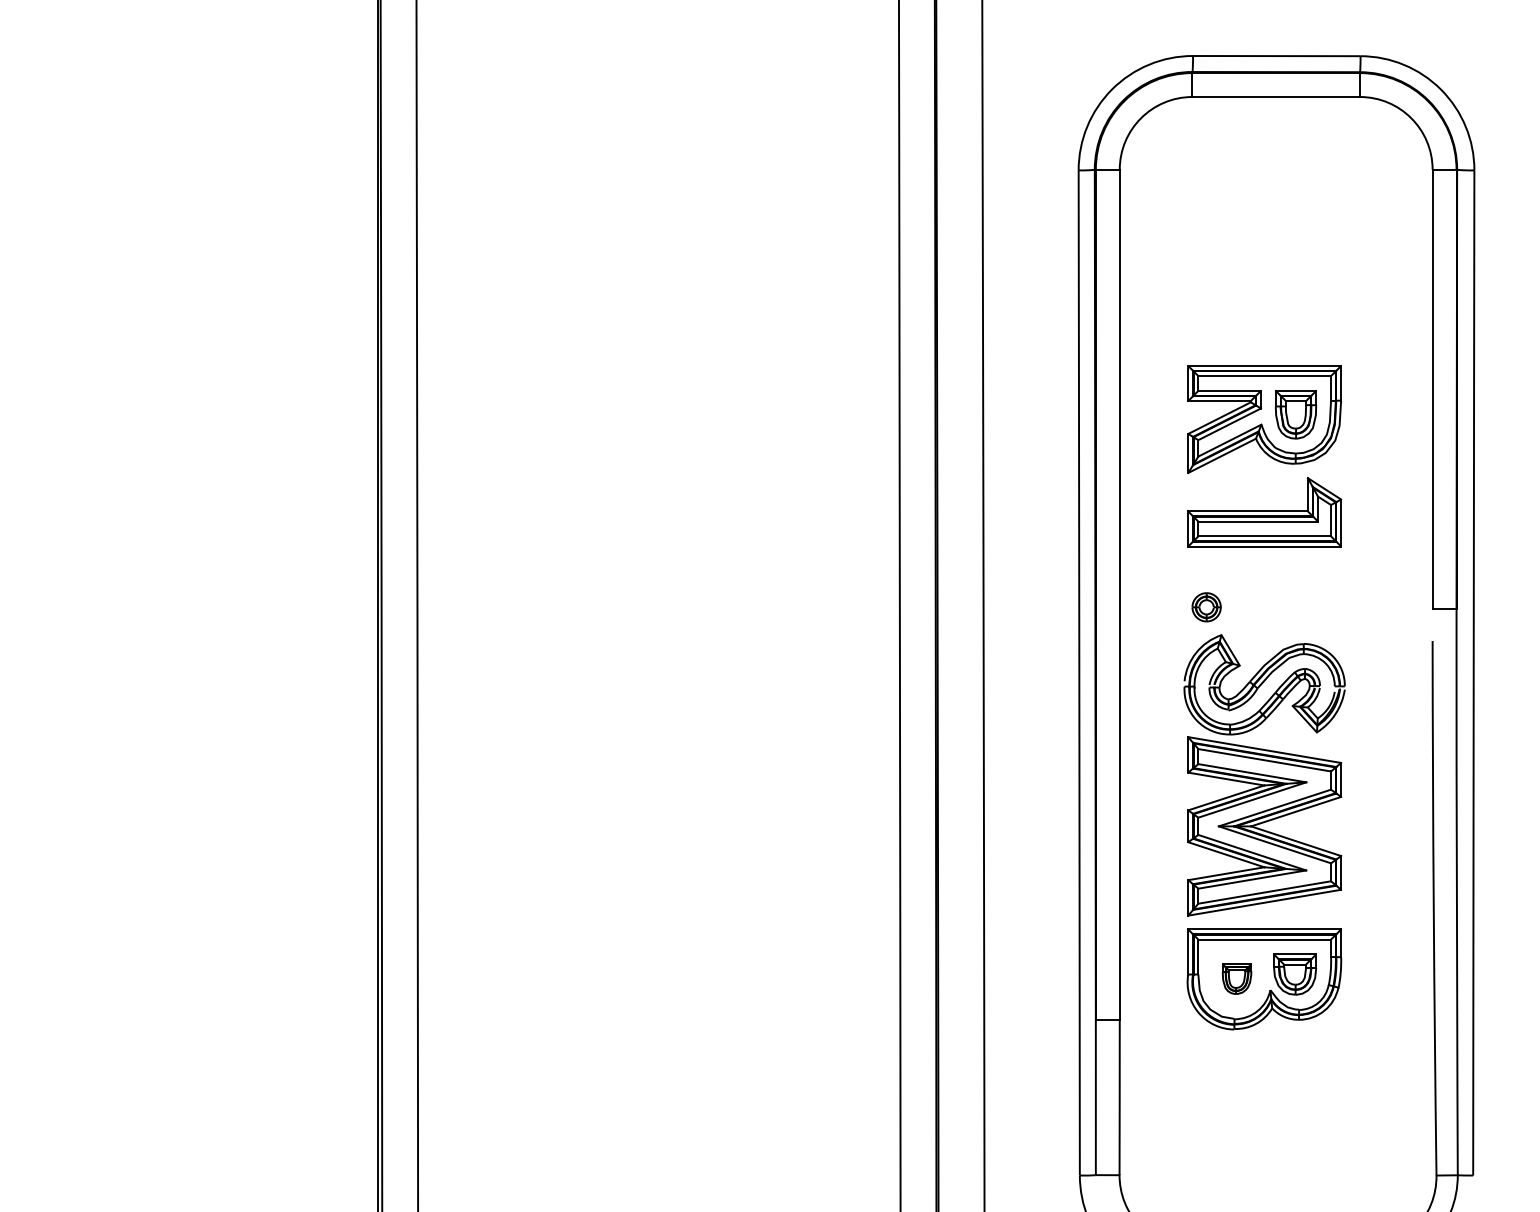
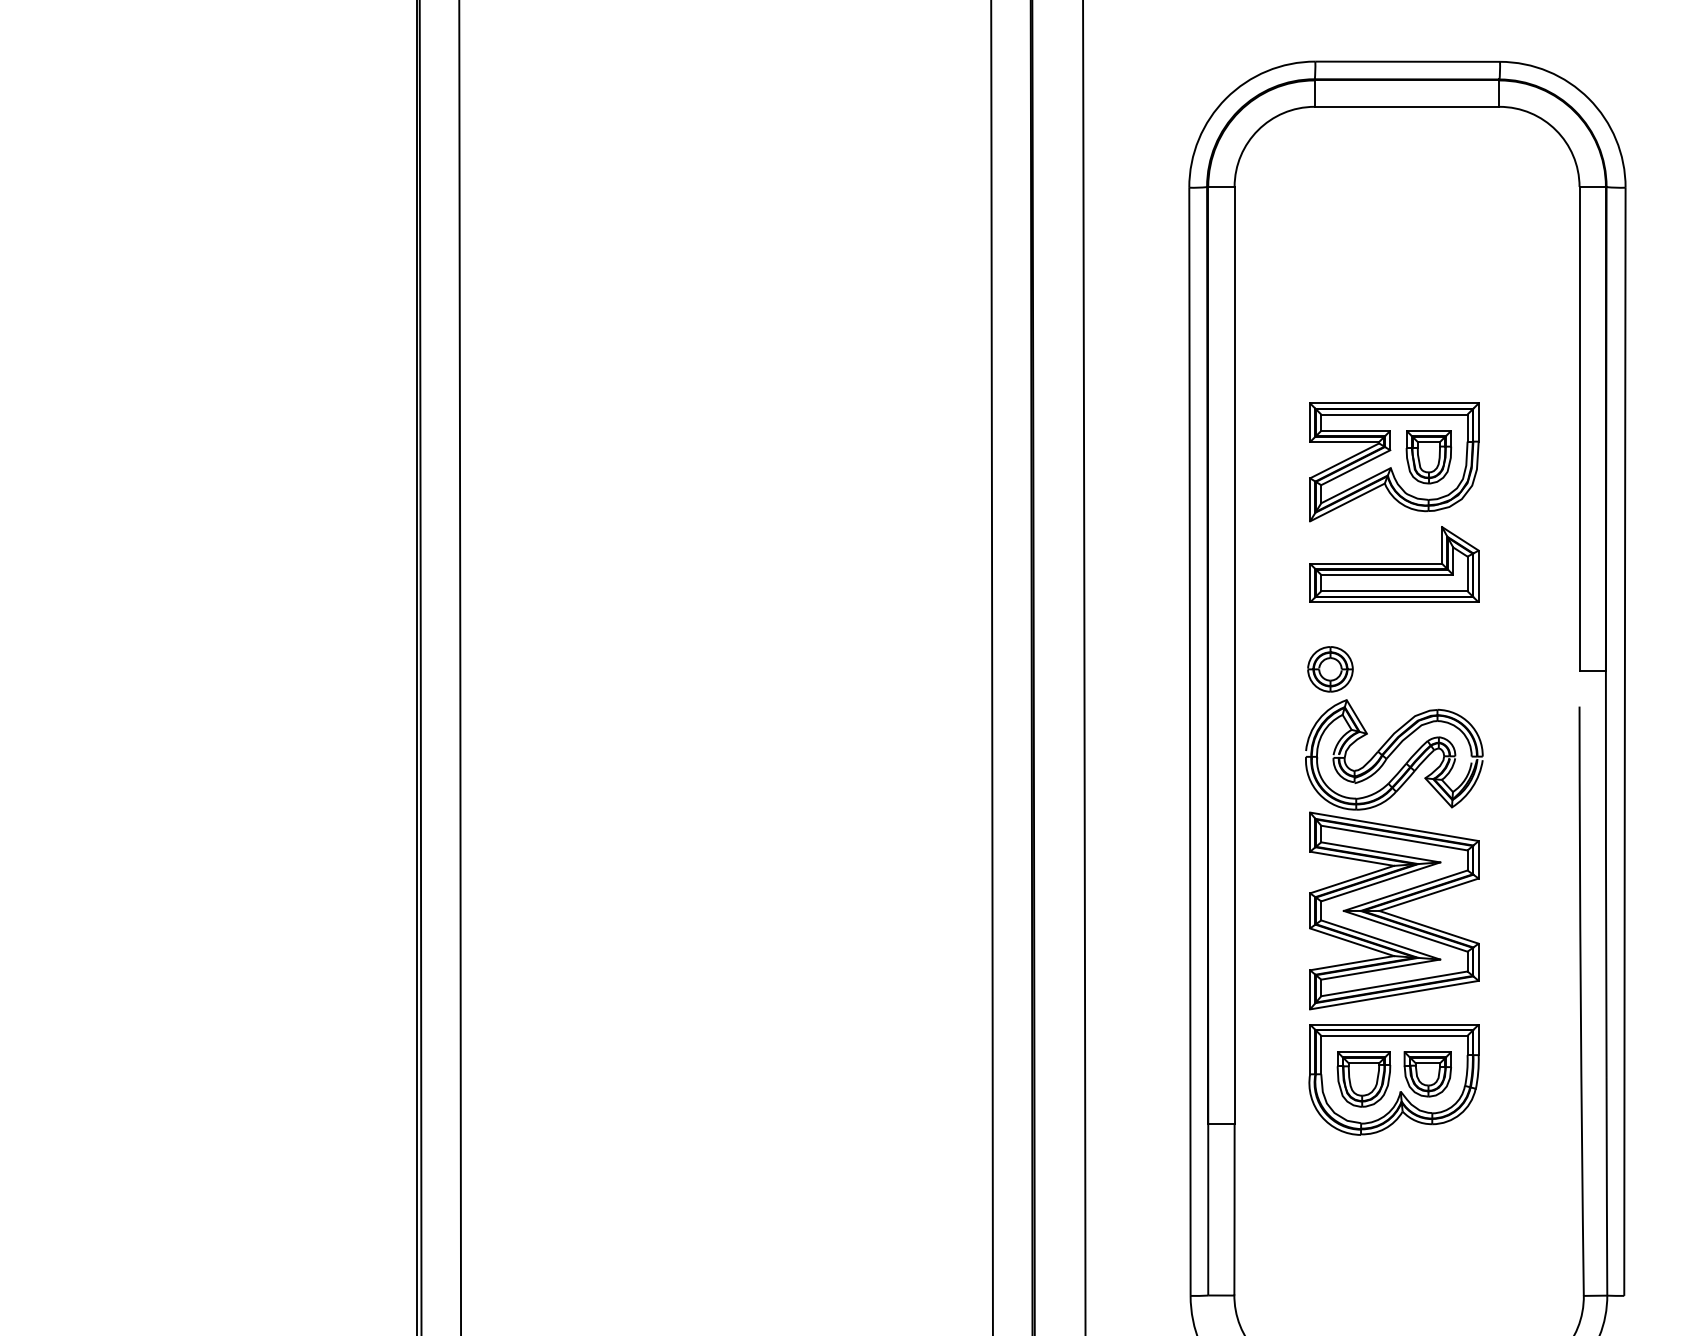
part: (1206, 607) -> (1330, 669), size x1.43
part: (1236, 978) -> (1363, 1078), size x1.67

